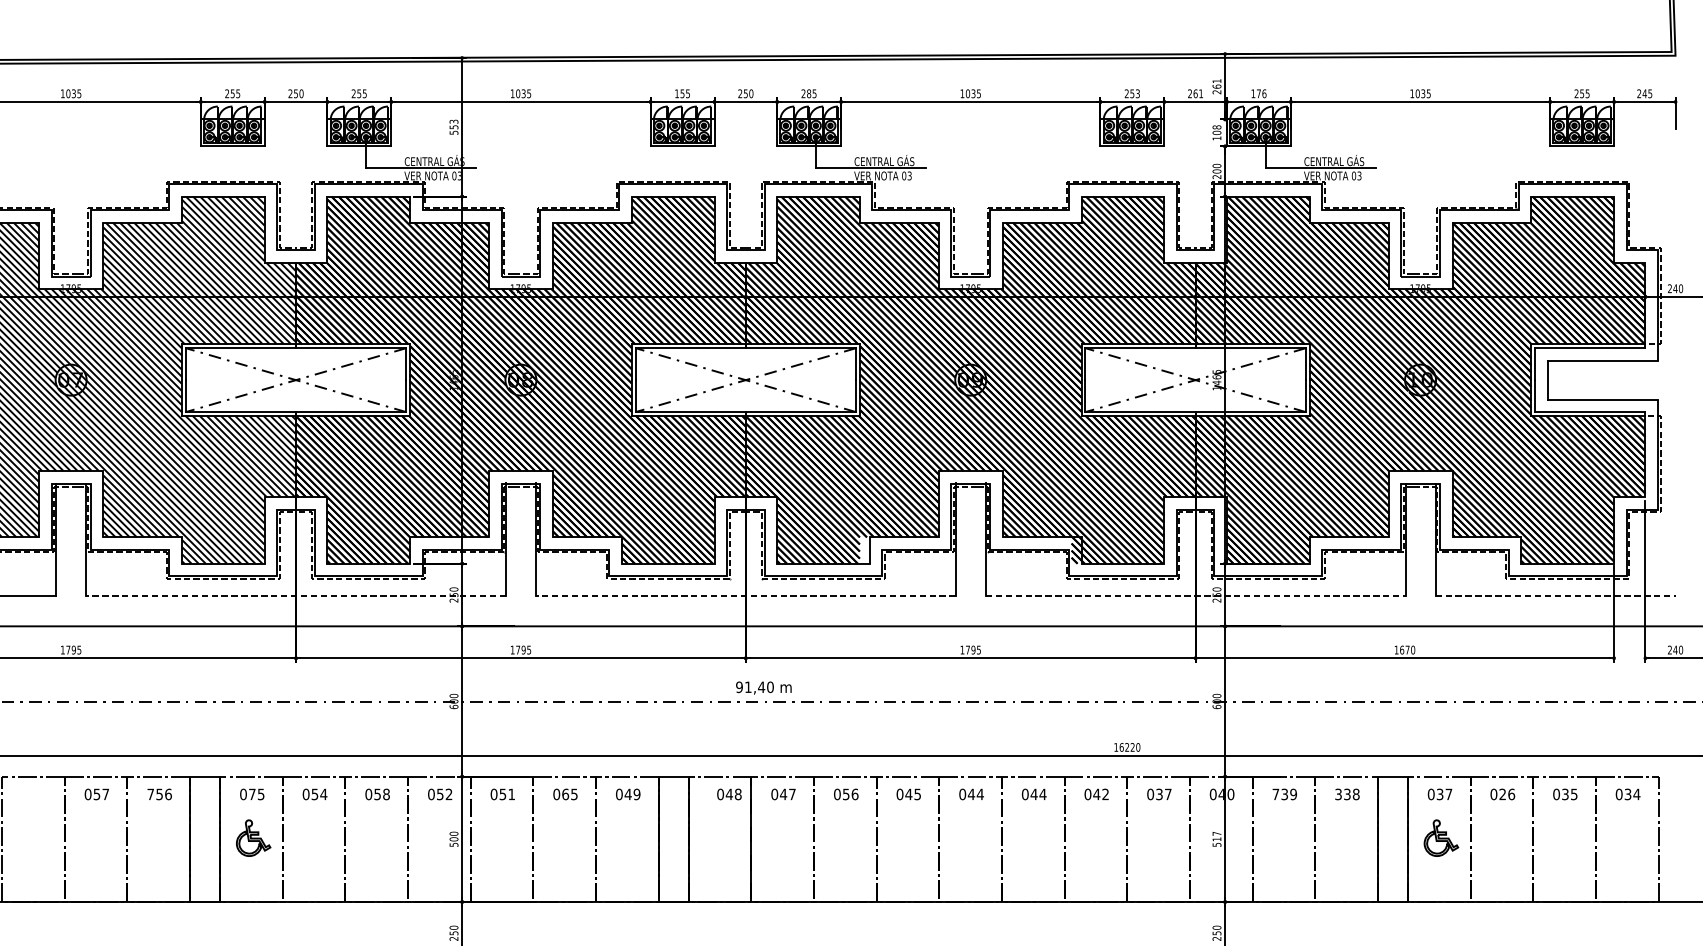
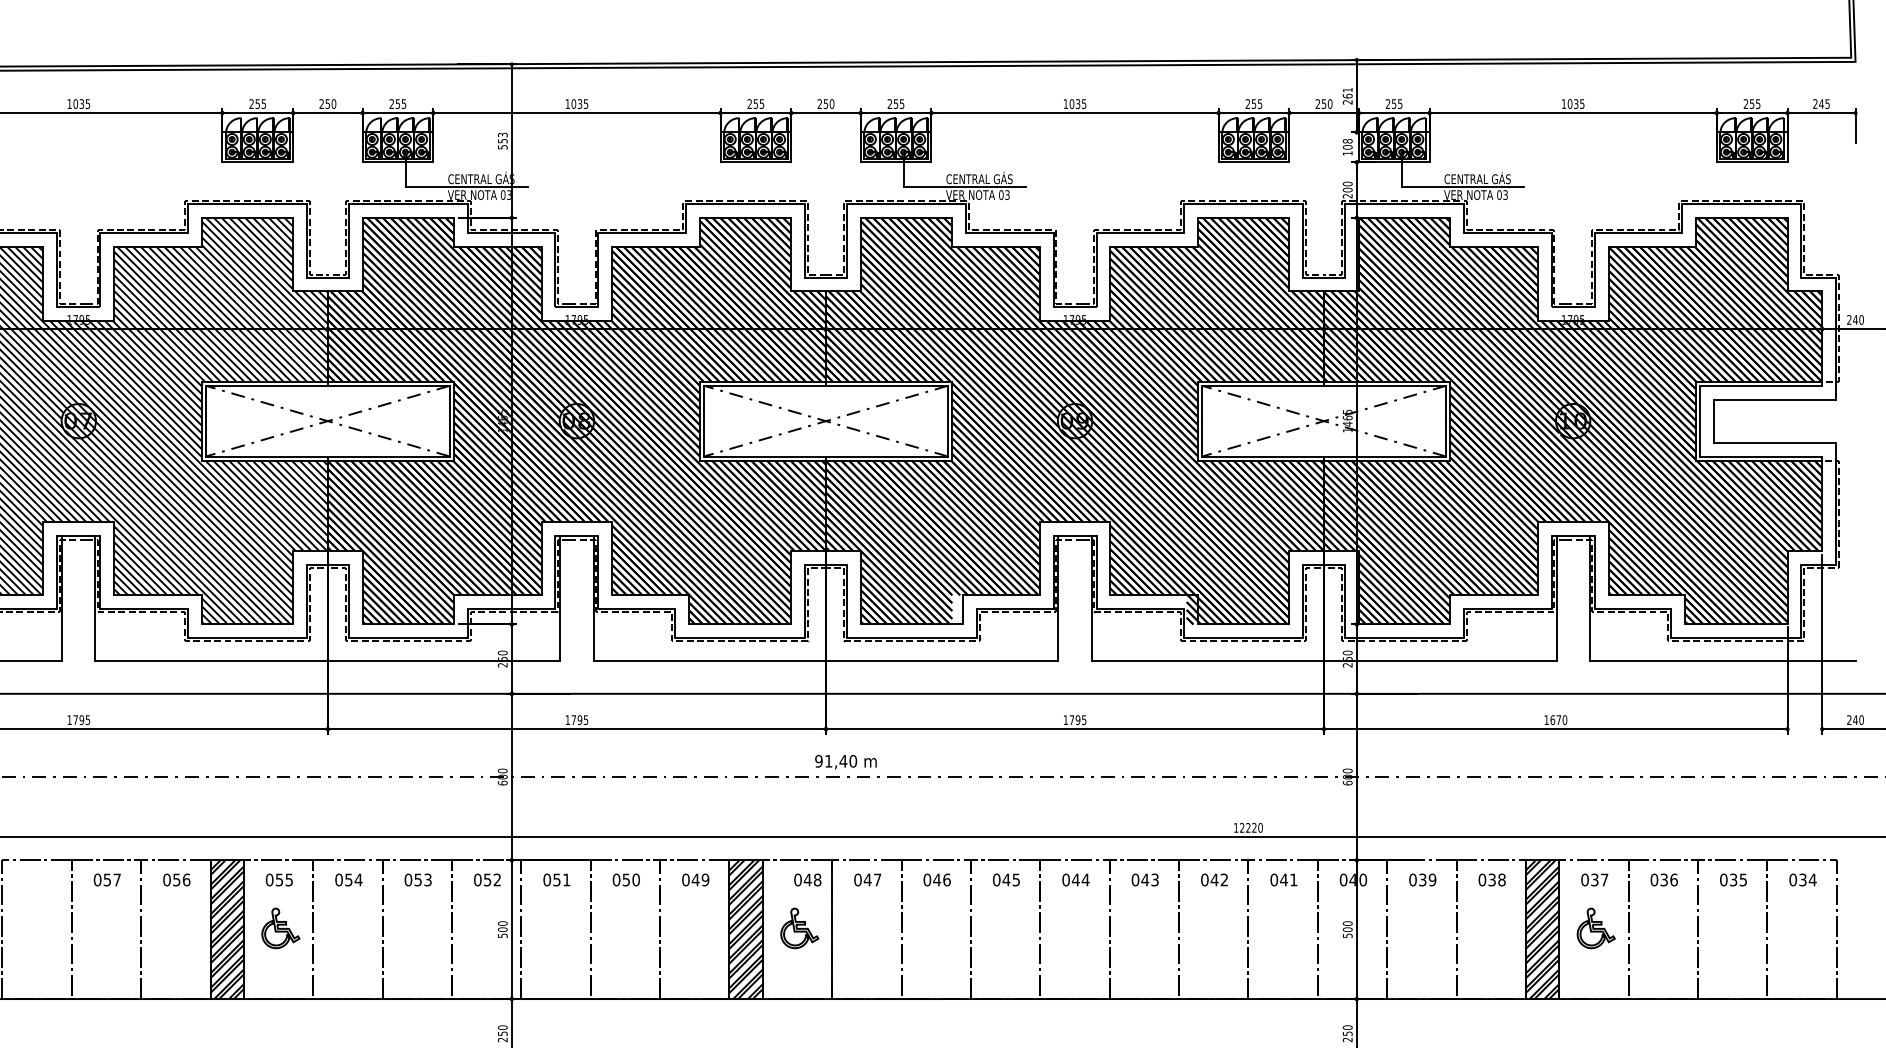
text: (1138, 92) -> (1260, 102), 253 -> 255
text: (676, 93) -> (749, 103), 155 -> 255
text: (808, 93) -> (895, 103), 285 -> 255
text: (1197, 93) -> (1326, 103), 261 -> 250
text: (1258, 94) -> (1393, 104), 176 -> 255
line: (295, 596) -> (327, 660), dashed -> solid
line: (745, 596) -> (825, 660), dashed -> solid
line: (1195, 596) -> (1324, 660), dashed -> solid
line: (1555, 596) -> (1722, 660), dashed -> solid
text: (1121, 747) -> (1242, 827), 16220 -> 12220
text: (150, 794) -> (166, 879), 756 -> 056
text: (251, 794) -> (278, 879), 075 -> 055
text: (386, 794) -> (427, 879), 058 -> 053
text: (569, 794) -> (630, 879), 065 -> 050
text: (846, 794) -> (937, 879), 056 -> 046
text: (1043, 794) -> (1155, 879), 044 -> 043
text: (1163, 794) -> (1288, 879), 037 -> 041
text: (1275, 794) -> (1412, 879), 739 -> 039
text: (1338, 794) -> (1482, 879), 338 -> 038
text: (1502, 794) -> (1663, 880), 026 -> 036
text: (1216, 836) -> (1347, 926), 517 -> 500
part: (721, 838) -> (799, 928), added
hatch: (204, 839) -> (226, 929), added
hatch: (673, 839) -> (745, 929), added
hatch: (1392, 839) -> (1542, 929), added

